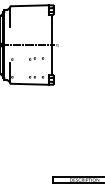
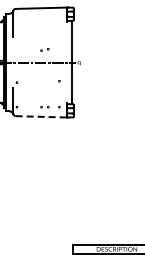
part: (32, 58) -> (44, 49), moved
line: (30, 84) -> (41, 116), solid -> dashed

